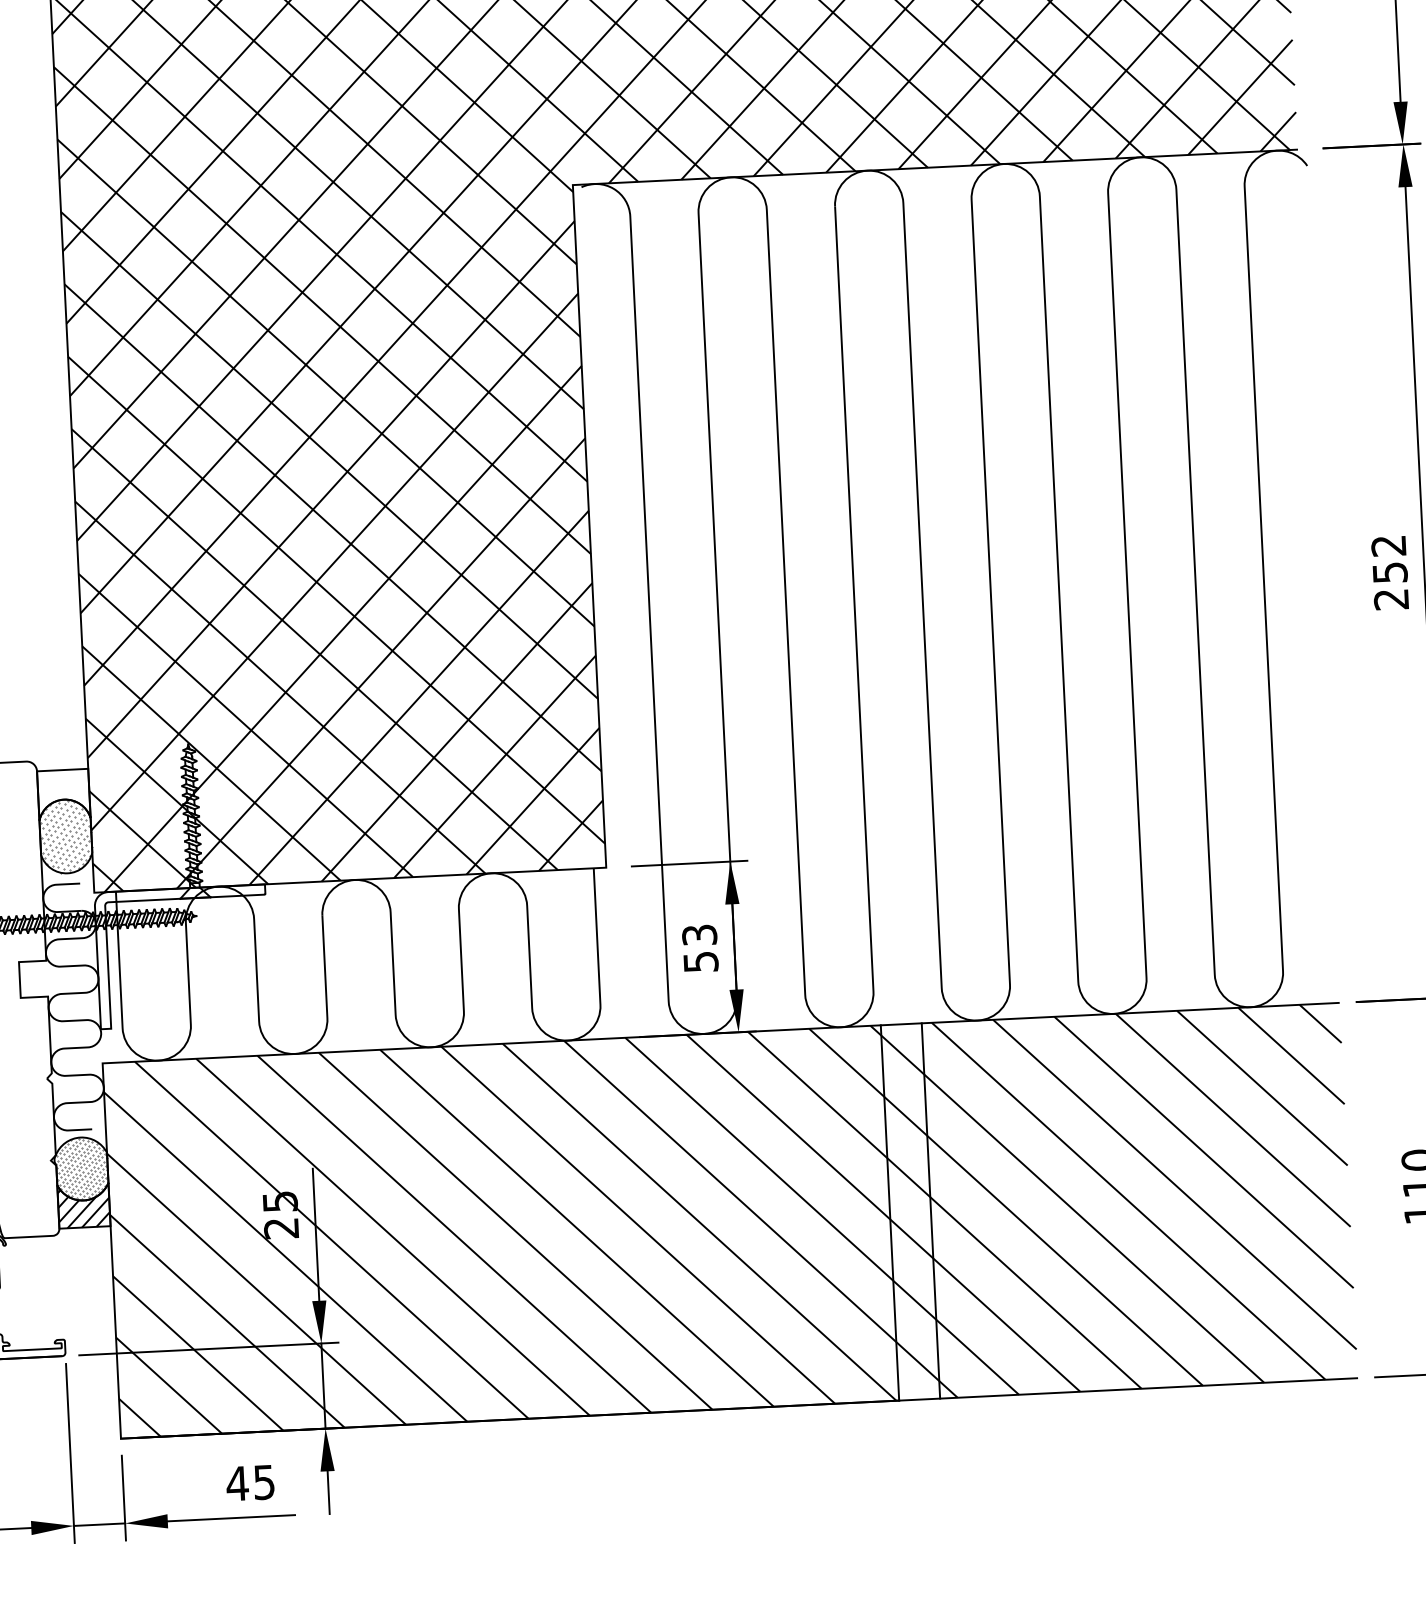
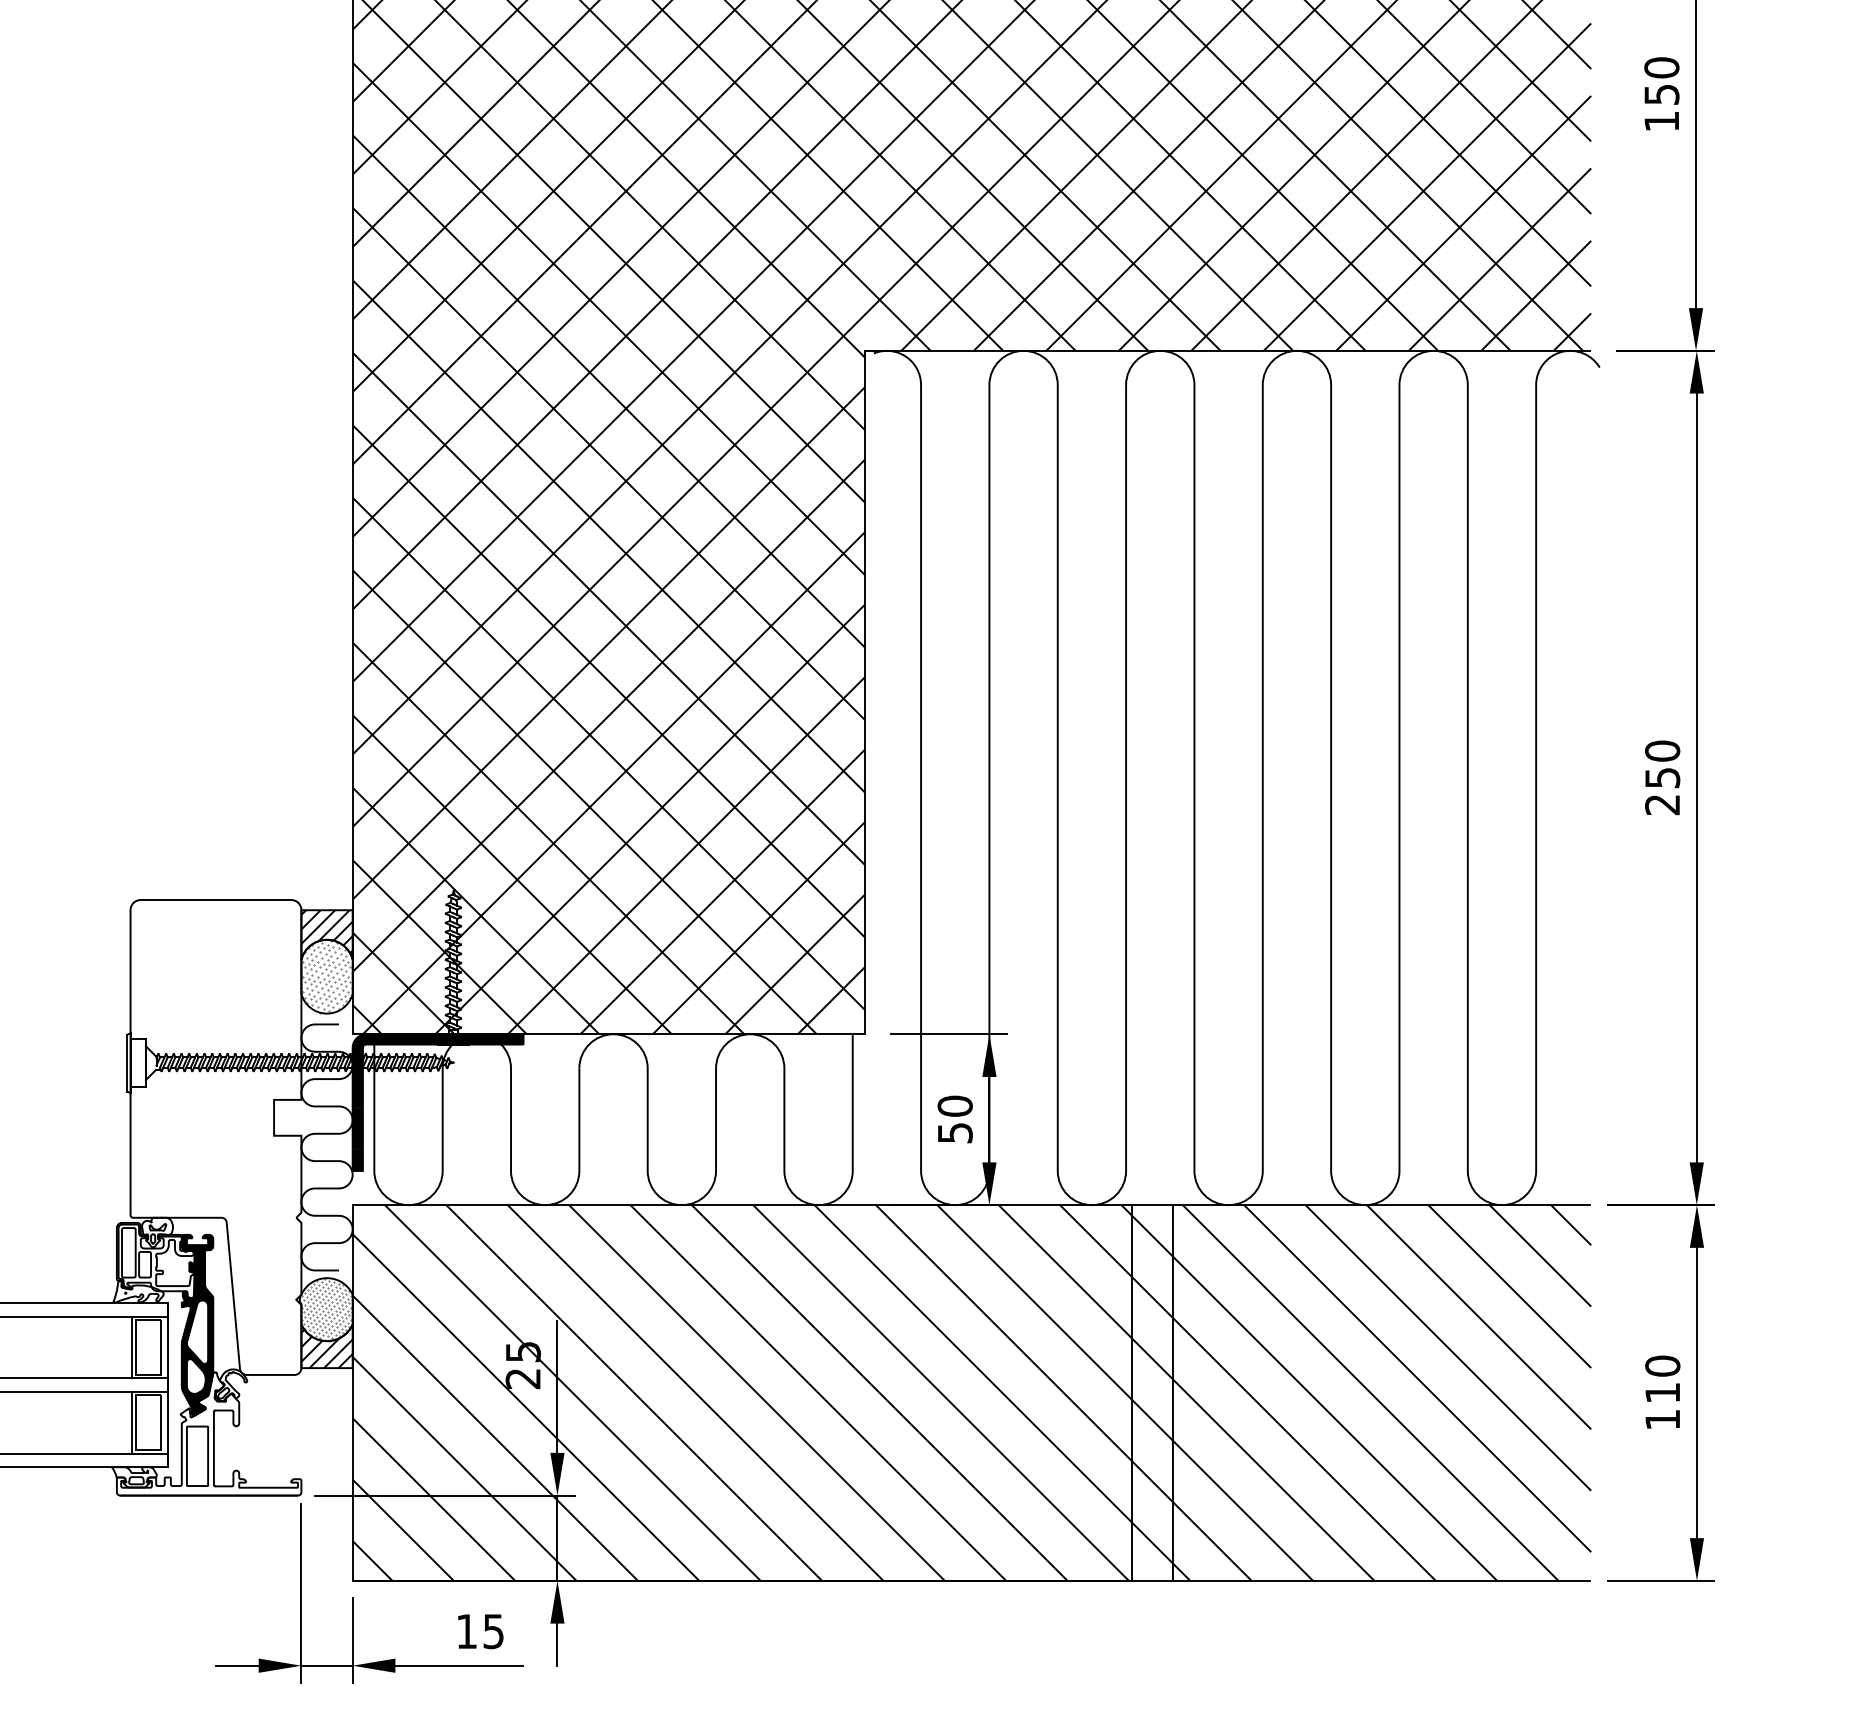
text: (1388, 545) -> (1662, 750), 252 -> 250
hatch: (63, 794) -> (326, 934), added
text: (698, 934) -> (954, 1105), 53 -> 50
hatch: (182, 956) -> (437, 1102), added
text: (237, 1483) -> (466, 1631), 45 -> 15

